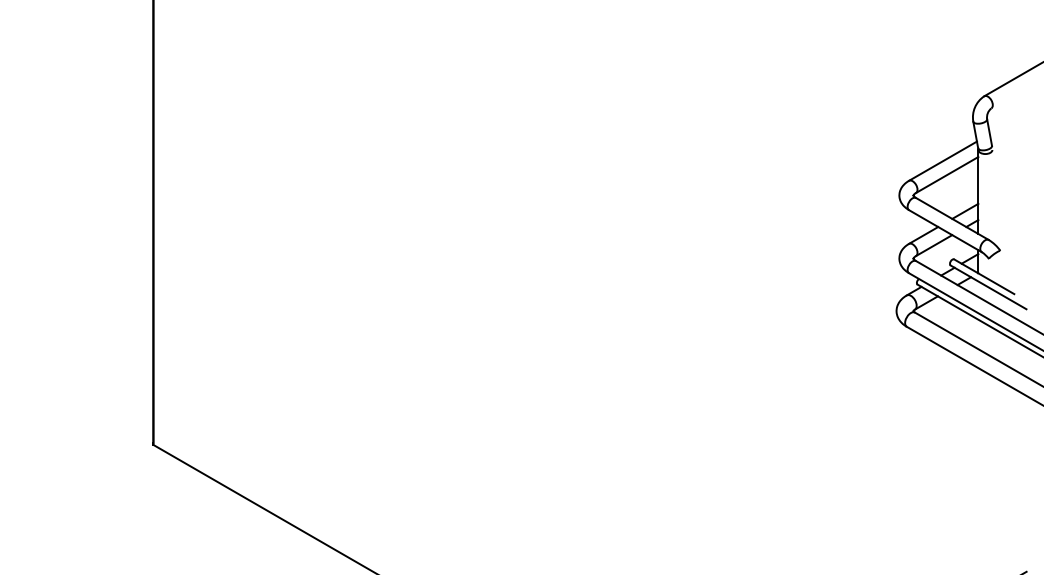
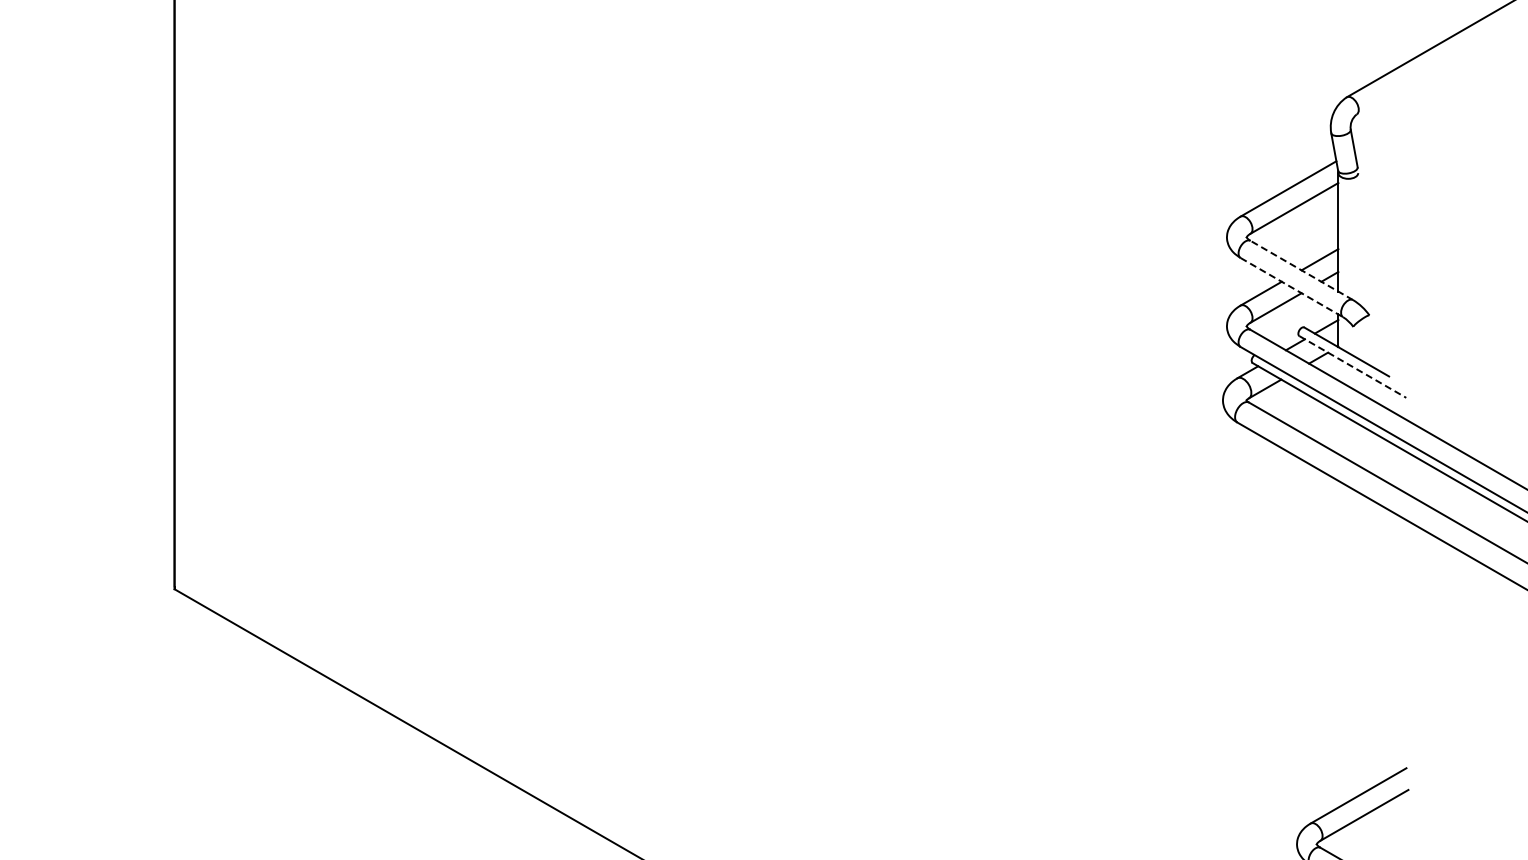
line: (952, 219) -> (1301, 270), solid -> dashed
line: (945, 231) -> (1292, 287), solid -> dashed
line: (988, 287) -> (1352, 366), solid -> dashed

